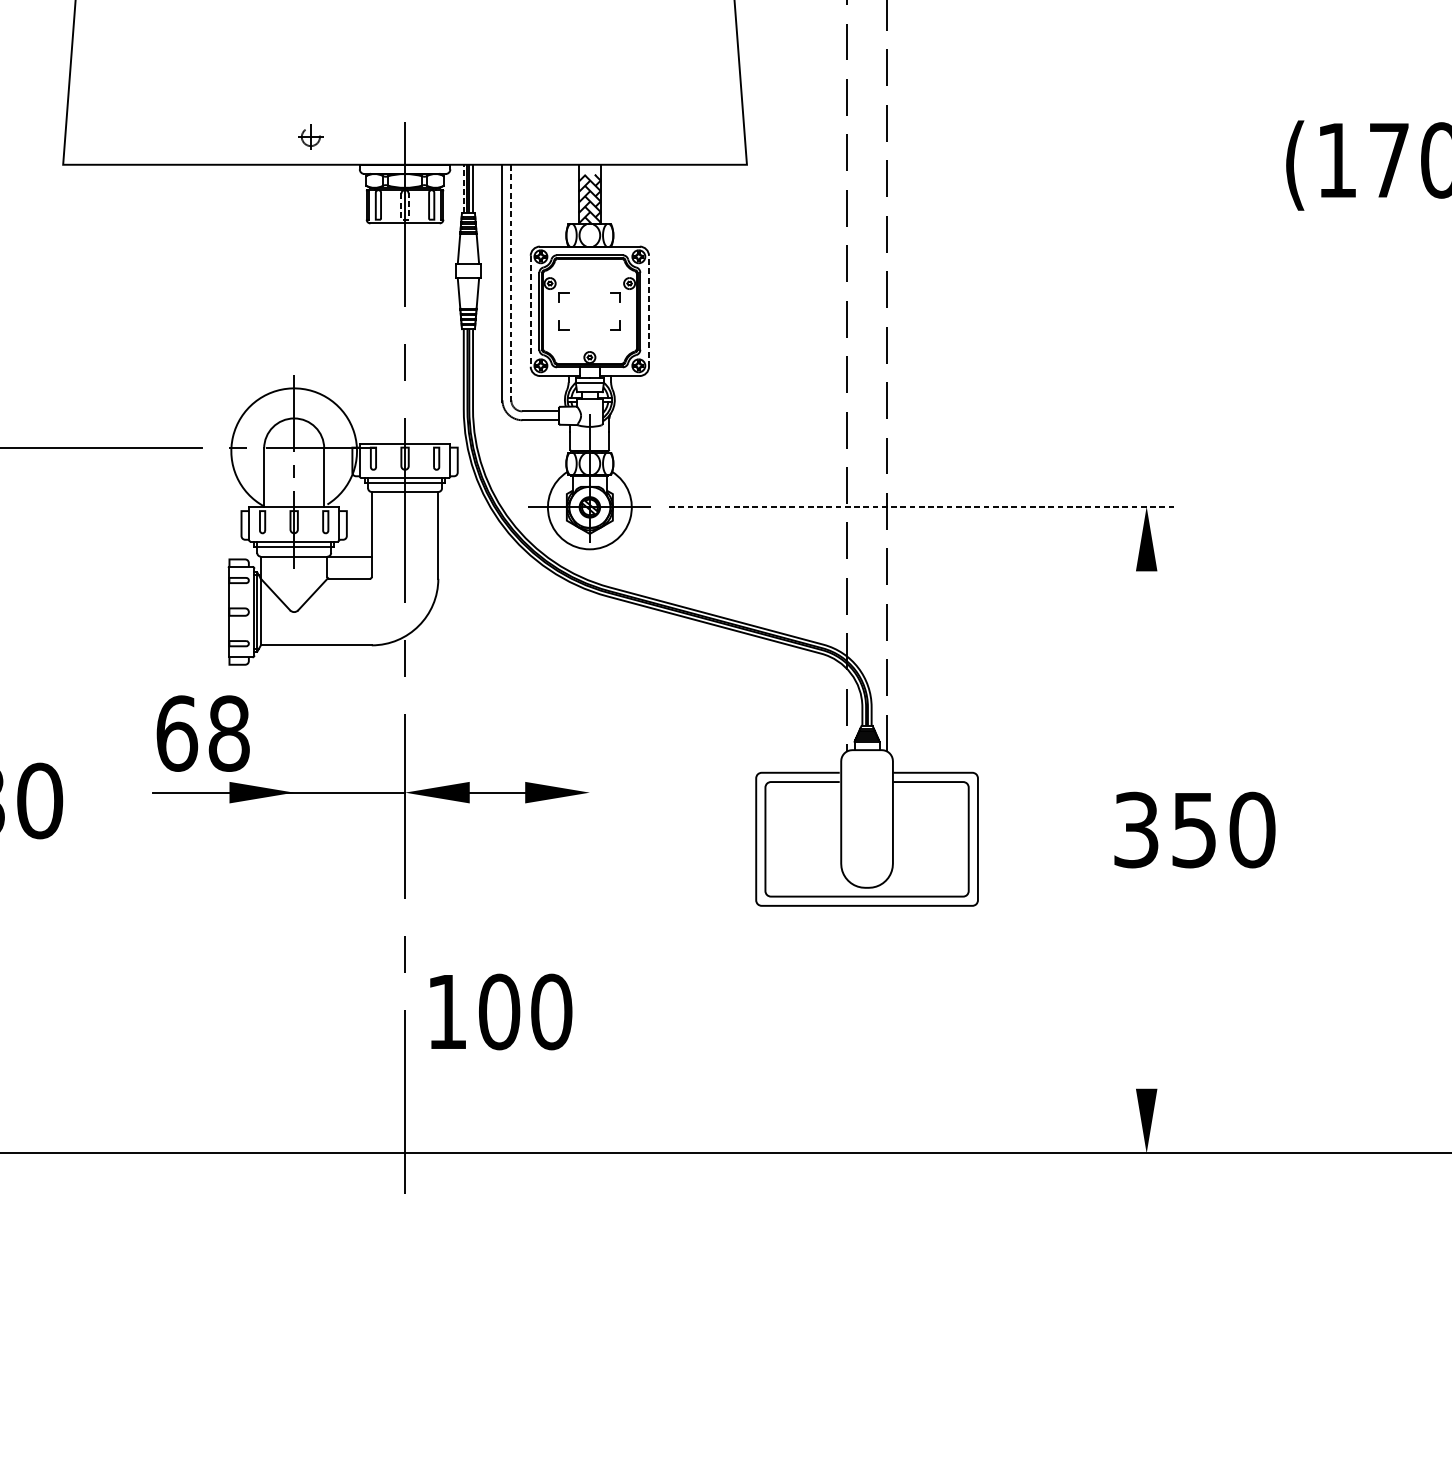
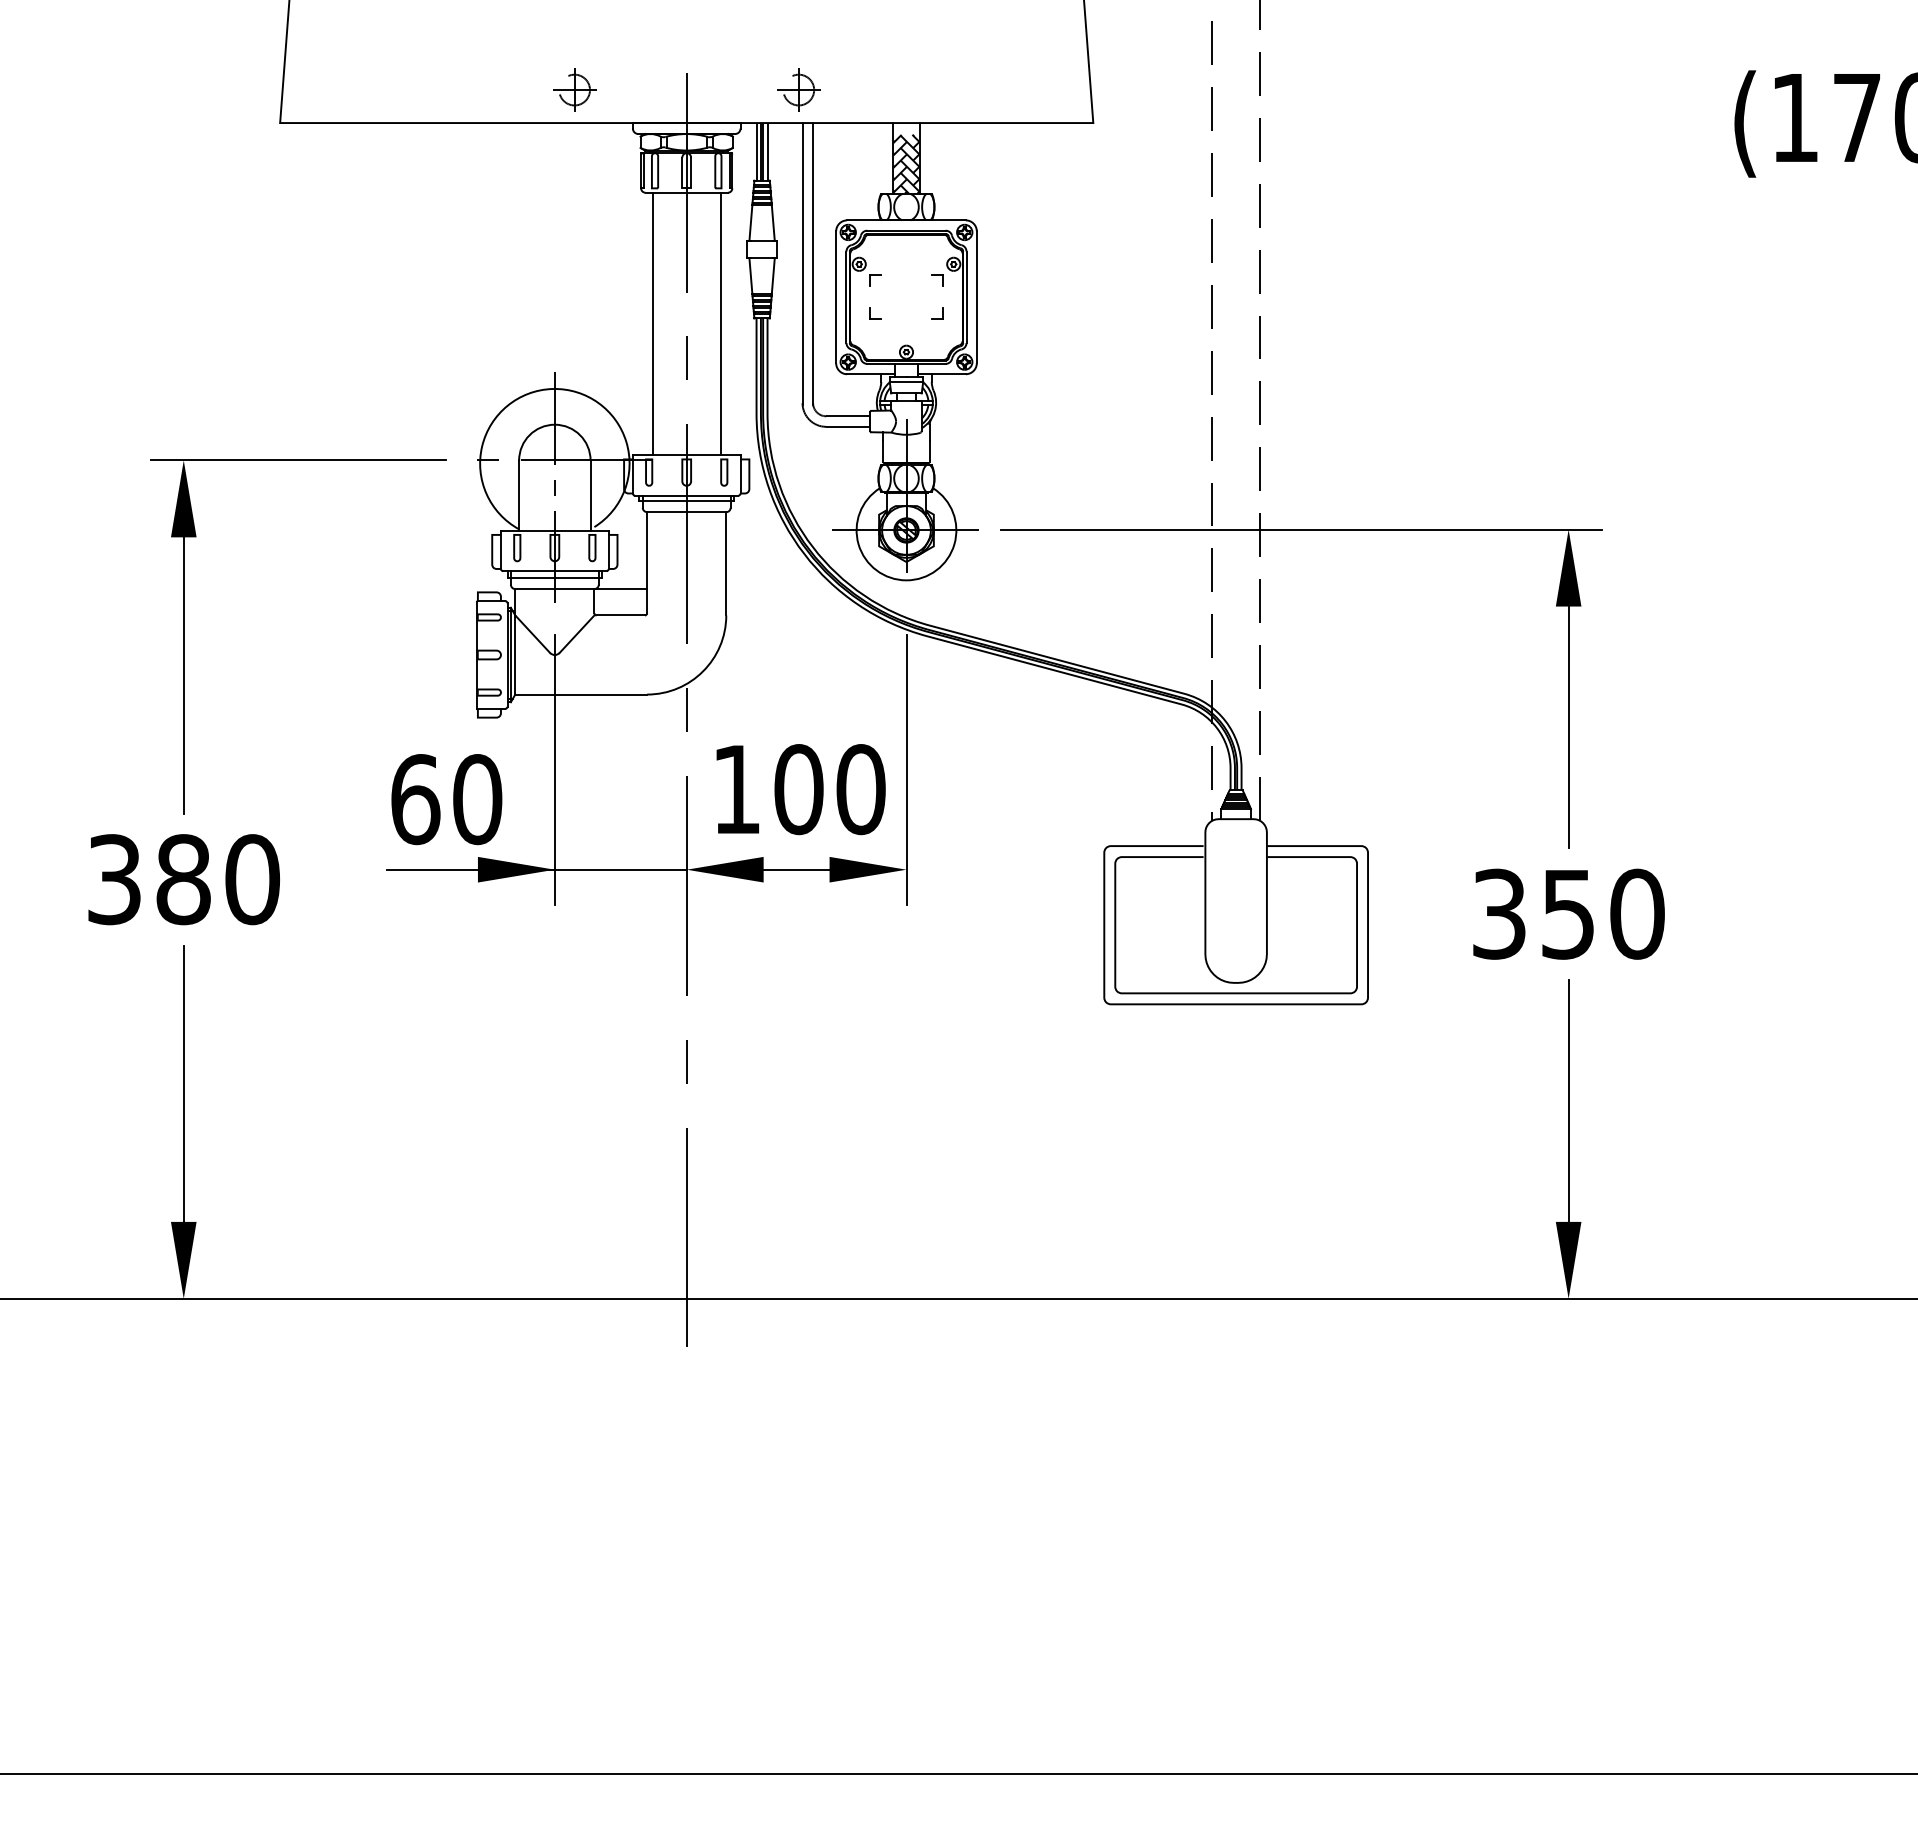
part: (310, 136) -> (574, 89), size x1.43
part: (499, 136) -> (798, 89), added
line: (463, 188) -> (756, 151), dashed -> solid
line: (405, 219) -> (687, 188), dashed -> solid
line: (511, 282) -> (813, 263), dashed -> solid
line: (531, 311) -> (836, 297), dashed -> solid
line: (648, 311) -> (976, 297), dashed -> solid
line: (376, 333) -> (652, 323), added
line: (433, 333) -> (720, 323), added
line: (922, 506) -> (1301, 529), dashed -> solid
line: (1146, 673) -> (1568, 727), added
line: (293, 708) -> (554, 769), added
line: (589, 708) -> (906, 769), added
text: (229, 733) -> (477, 799), 68 -> 60
text: (1194, 829) -> (1568, 913), moved
line: (1146, 986) -> (1568, 1100), added
text: (500, 1011) -> (800, 789), moved

